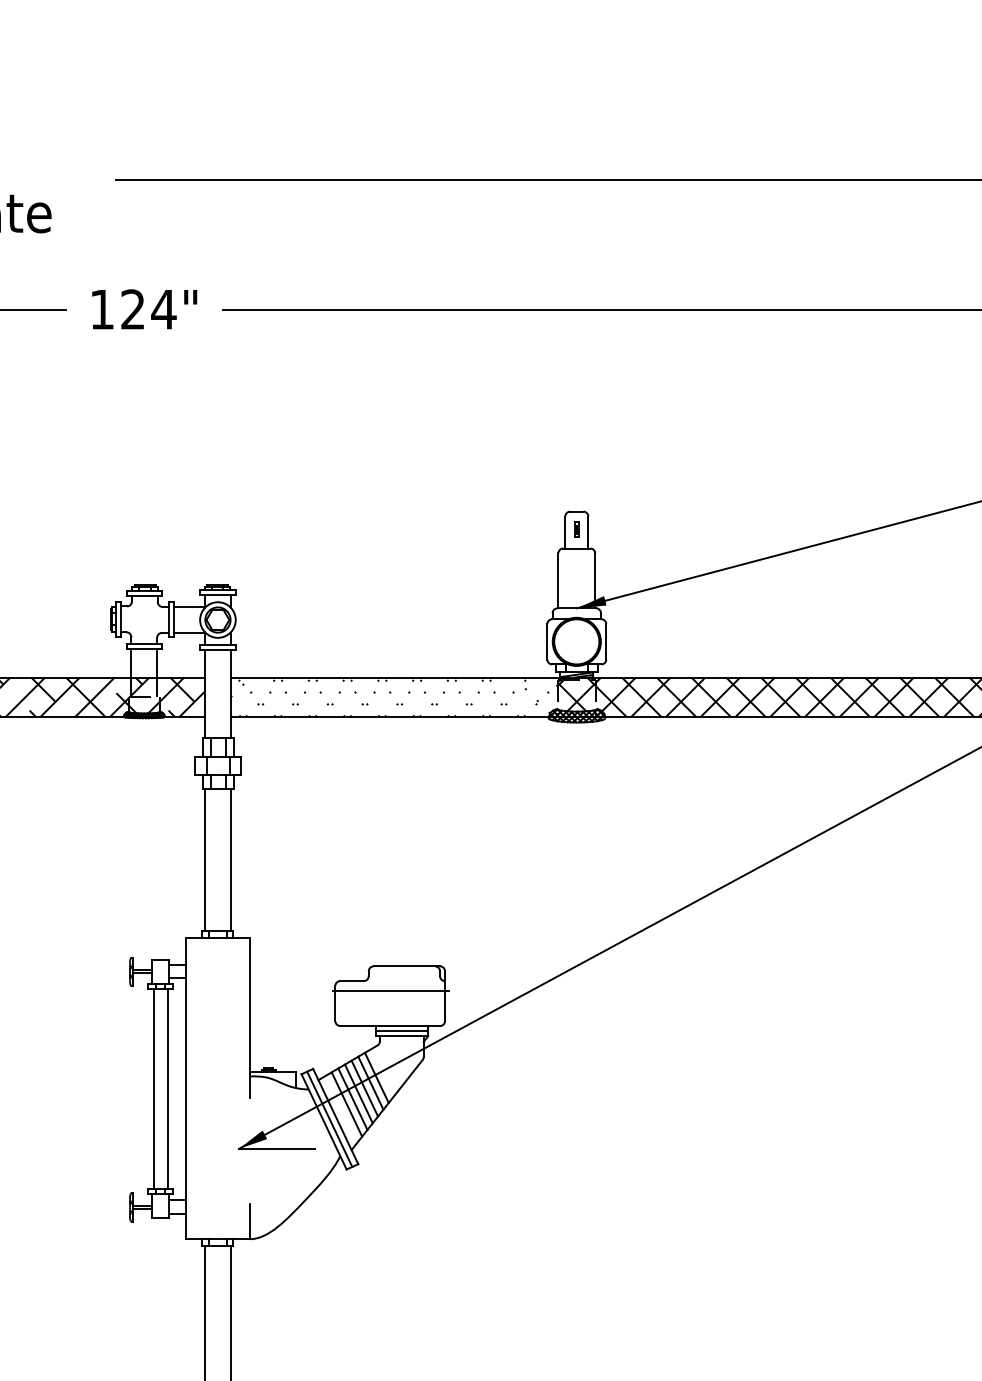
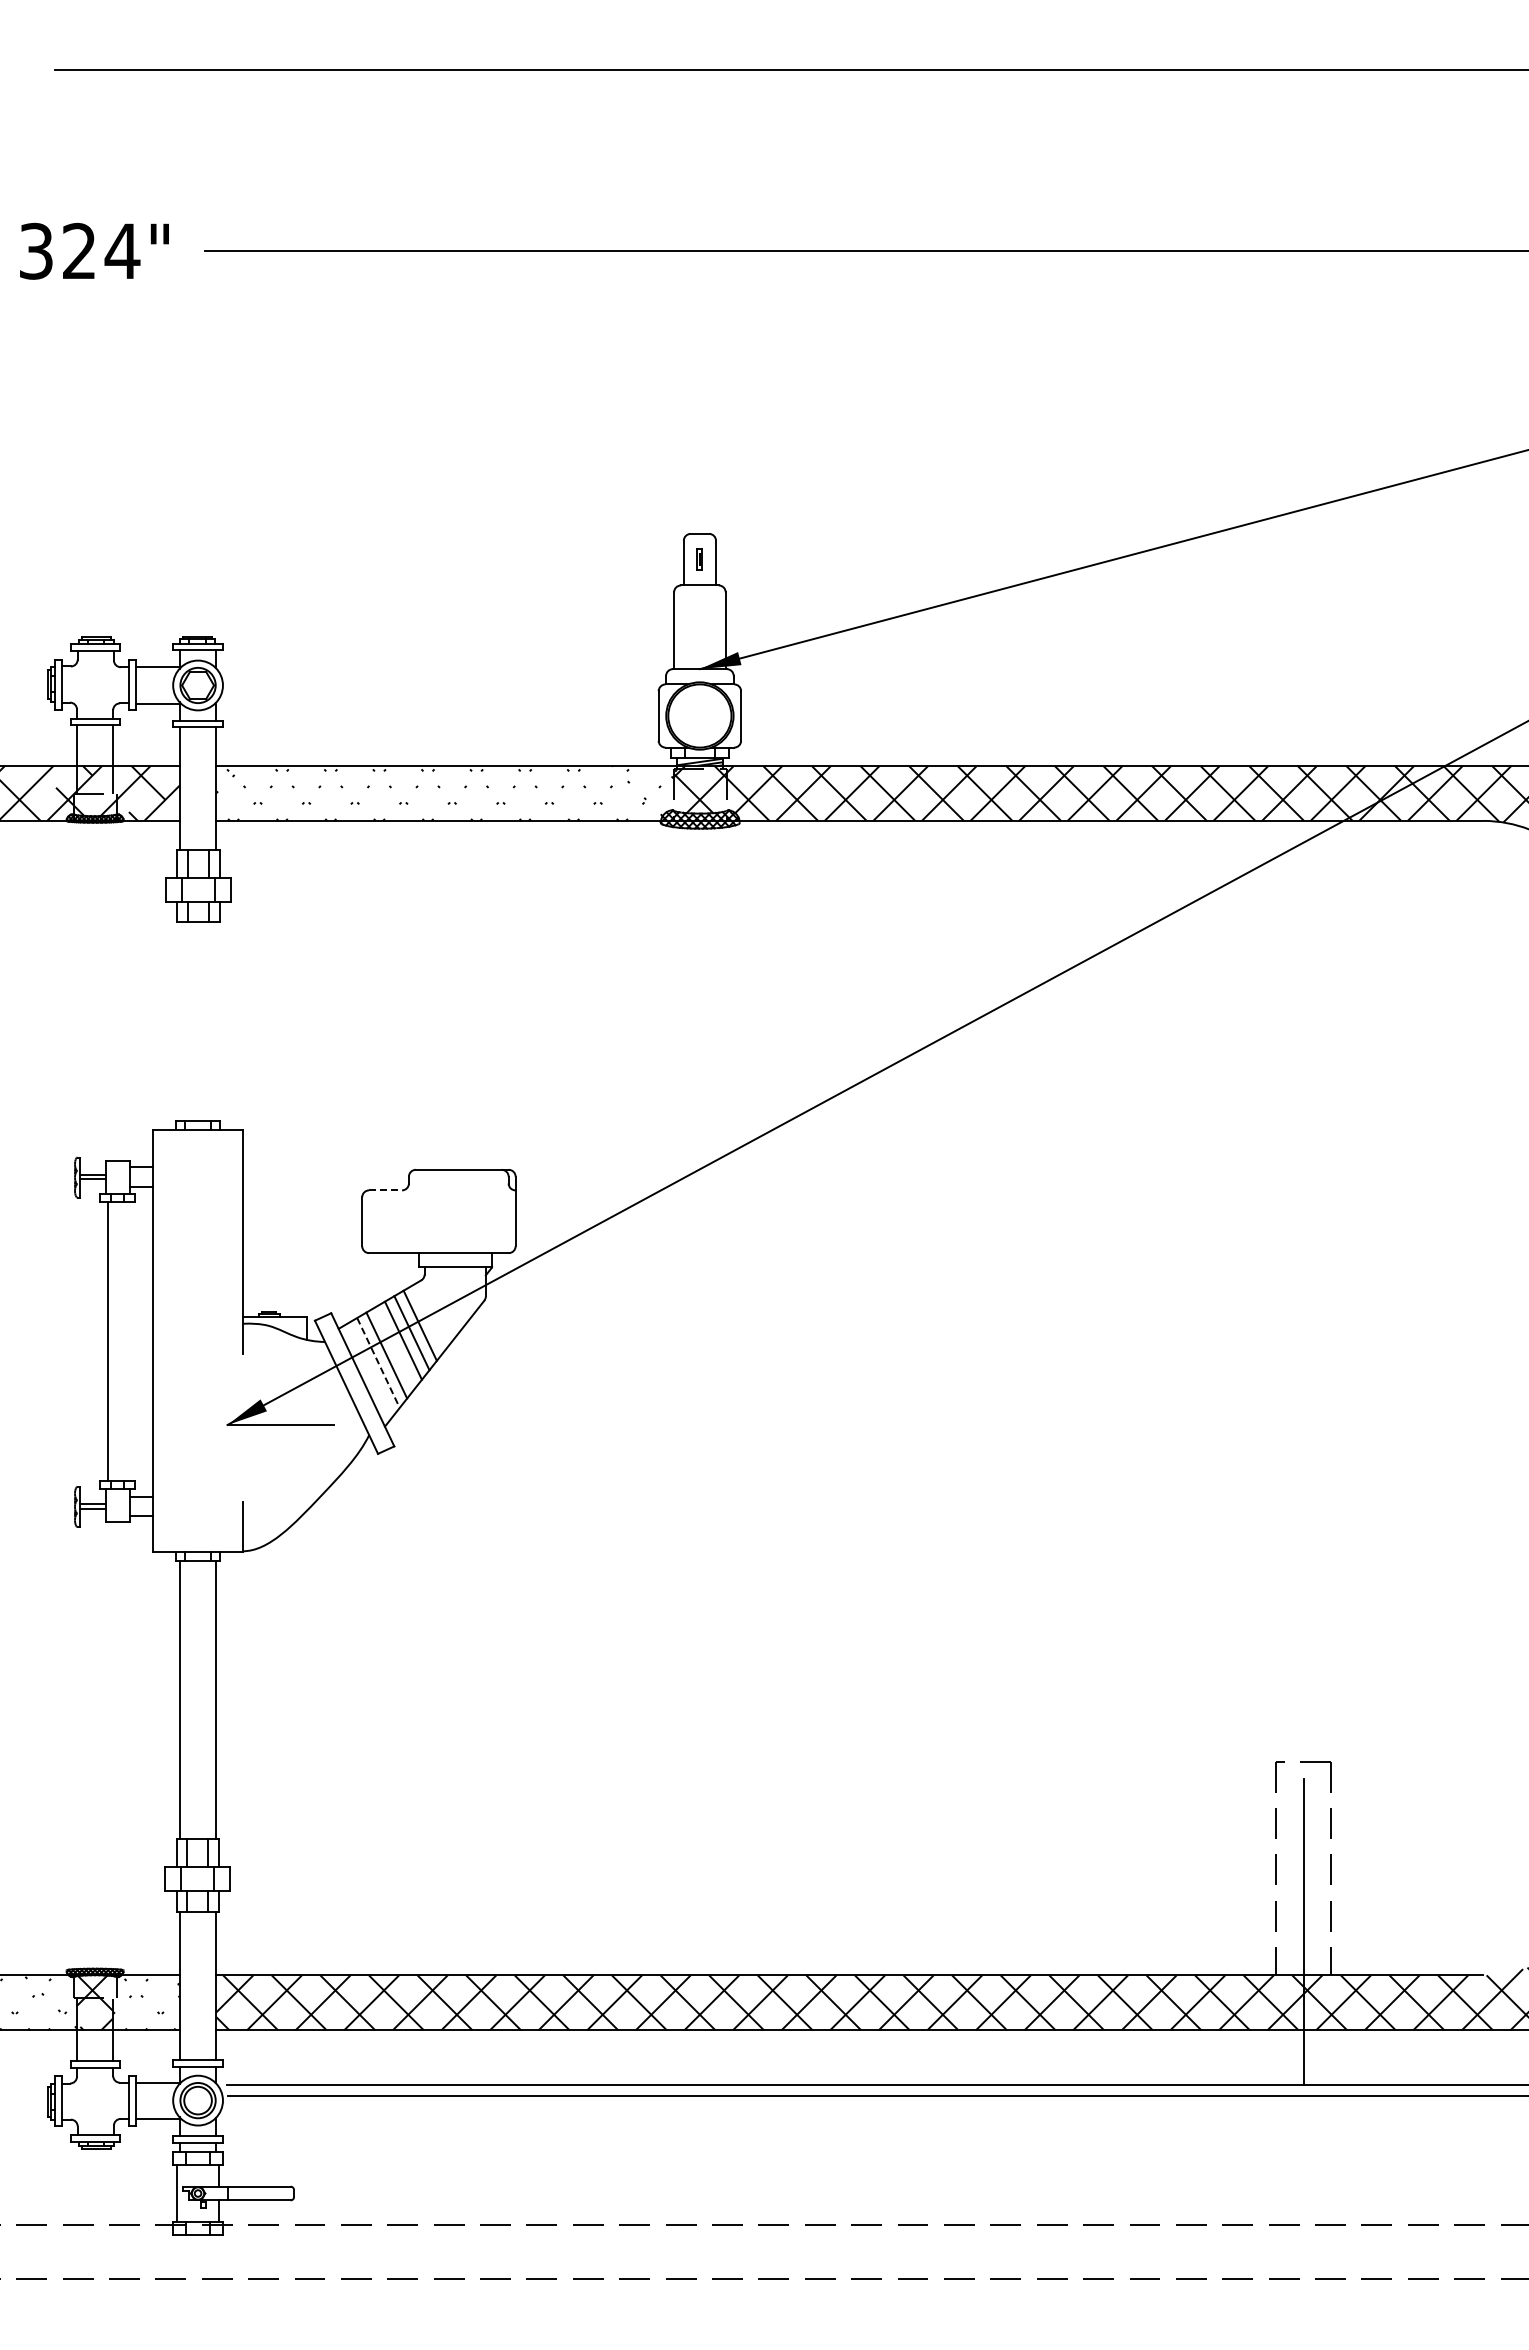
text: (102, 308) -> (36, 250), 124" -> 324"
line: (205, 860) -> (180, 1021), removed
line: (231, 860) -> (216, 1021), removed
line: (352, 981) -> (386, 1190), solid -> dashed
line: (390, 990) -> (439, 1203), removed
line: (402, 1031) -> (455, 1260), removed
line: (167, 1089) -> (127, 1341), removed
line: (358, 1094) -> (394, 1348), removed
line: (346, 1104) -> (378, 1362), solid -> dashed
line: (329, 1119) -> (353, 1383), removed

